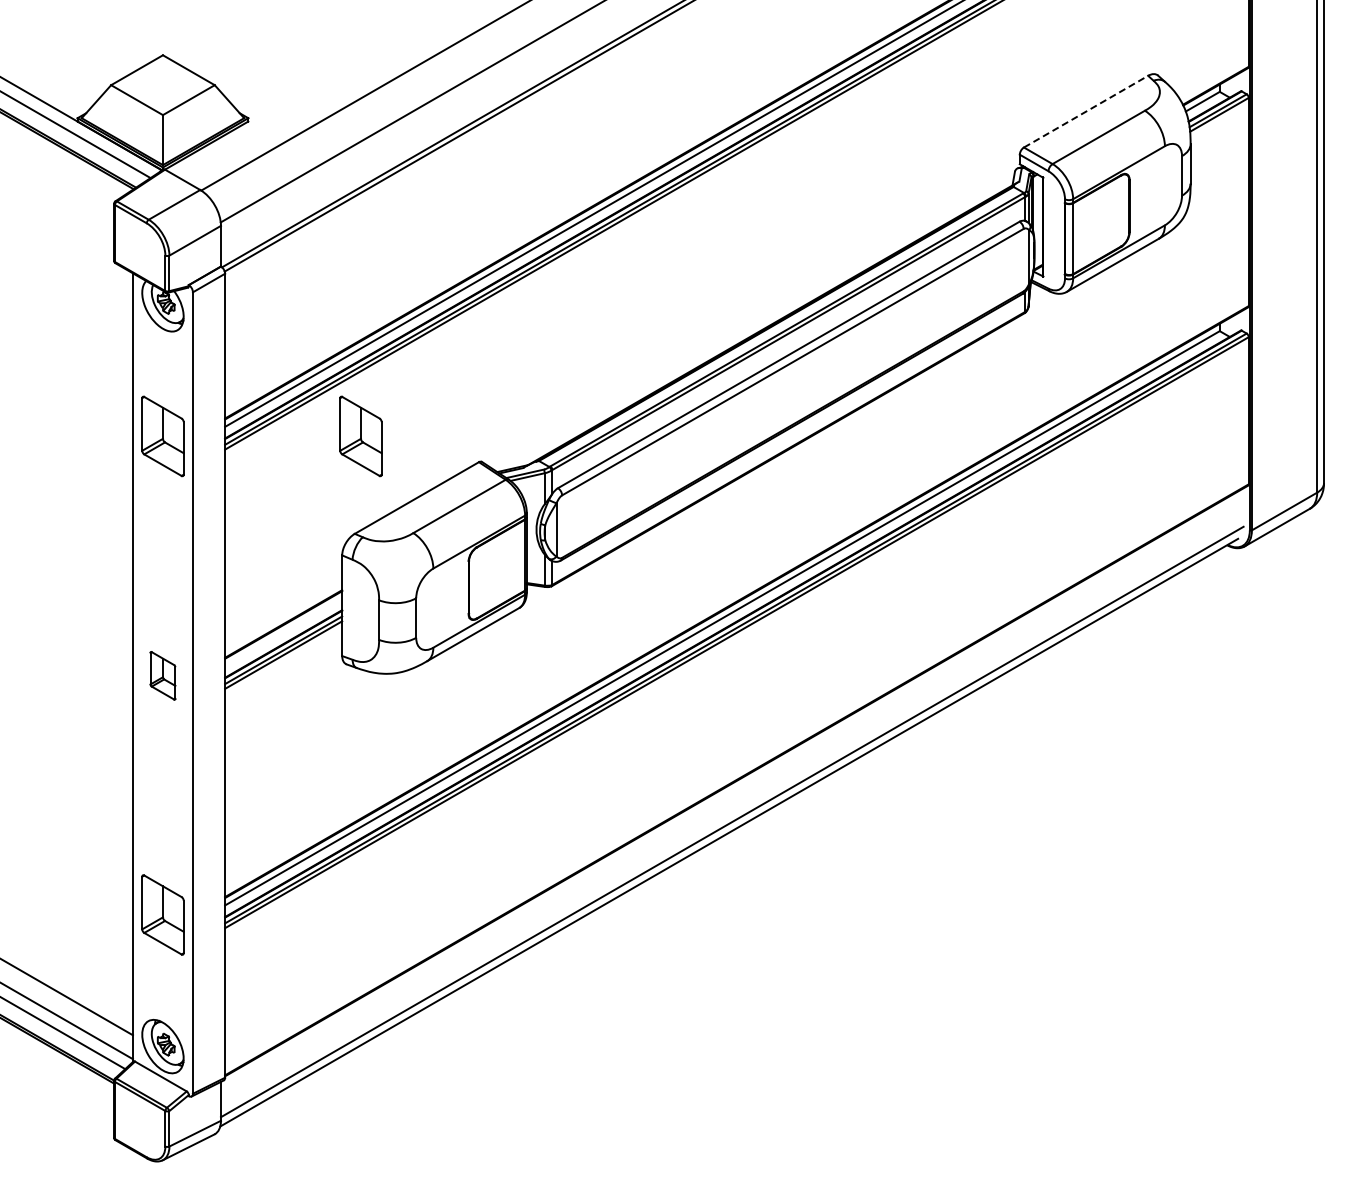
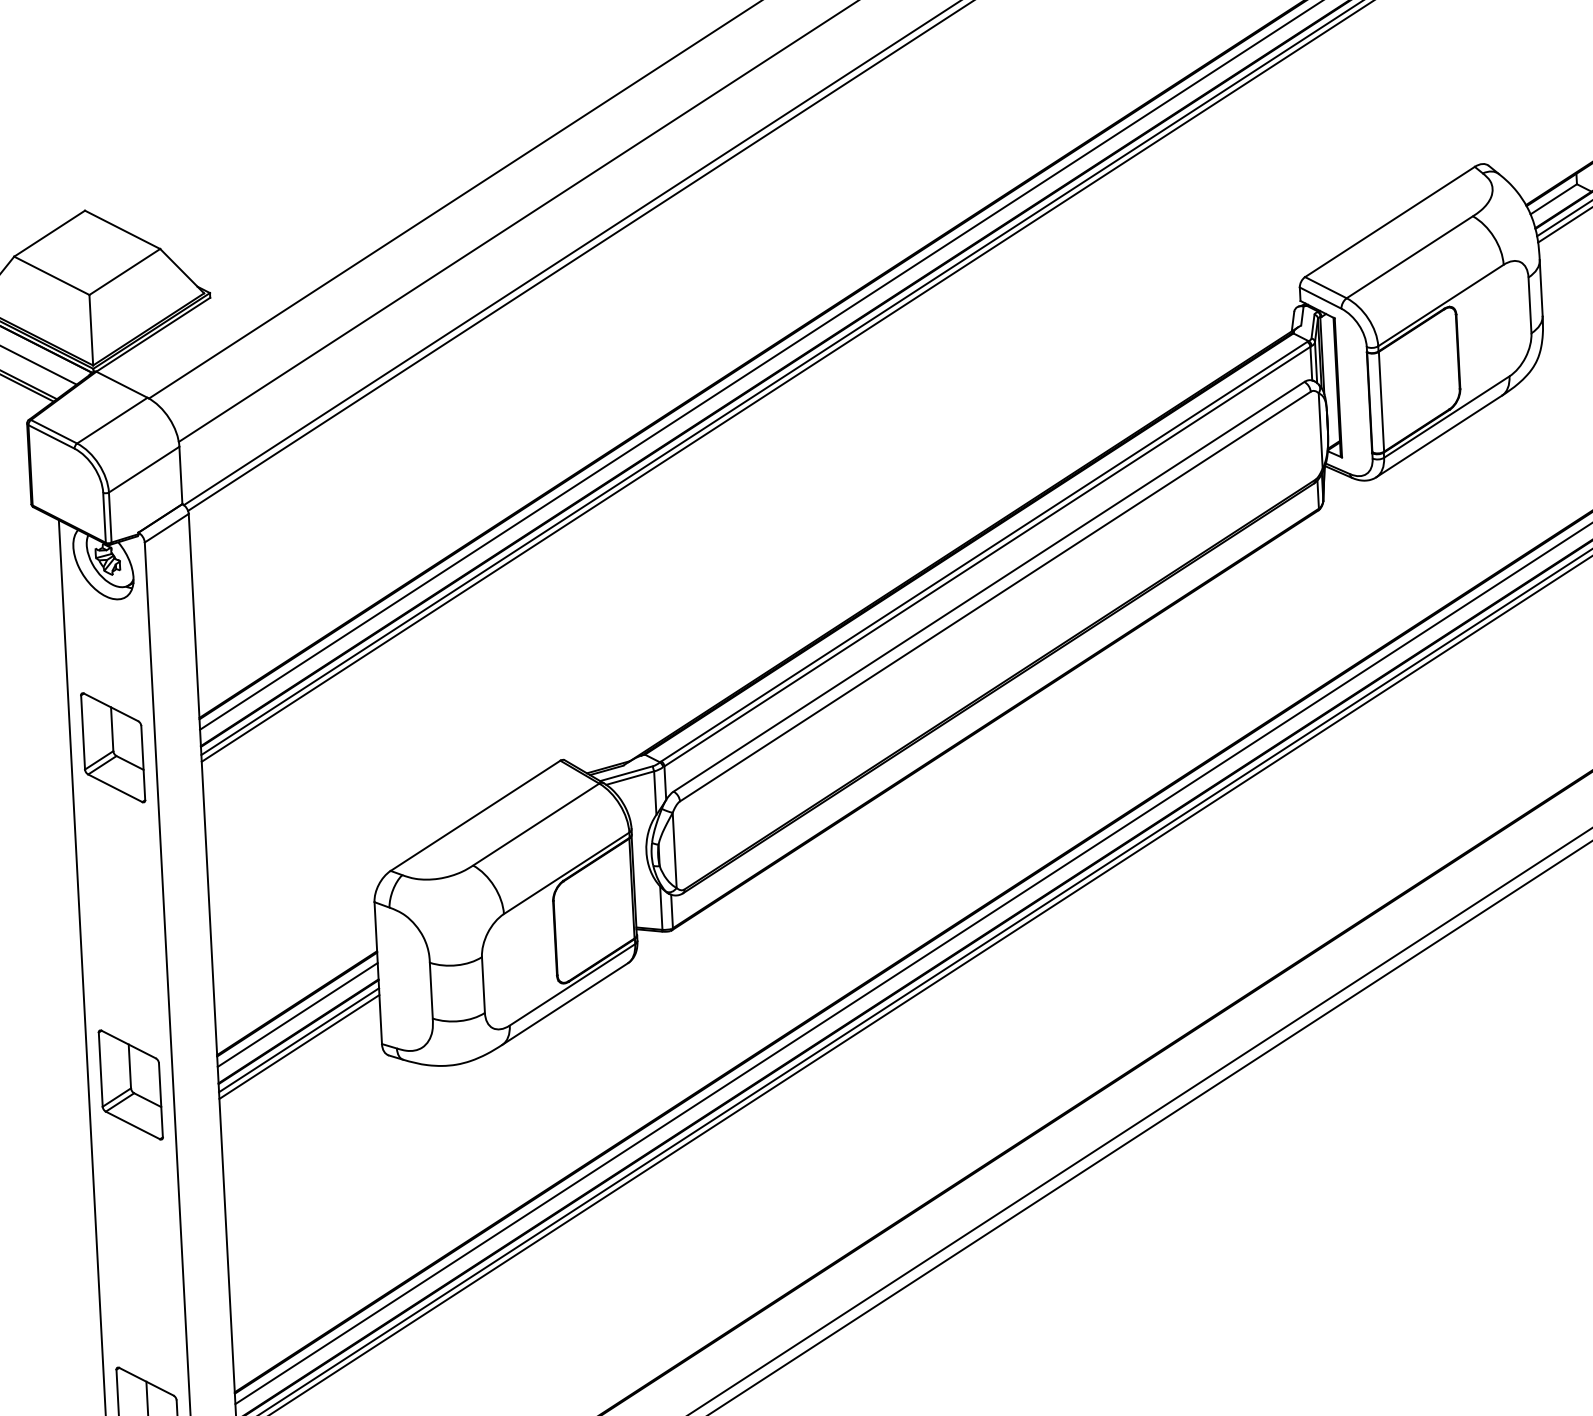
line: (1086, 111) -> (1390, 221), dashed -> solid
part: (360, 436) -> (391, 733), removed
line: (283, 632) -> (297, 1015), added
part: (162, 675) -> (130, 1084), size x1.67

